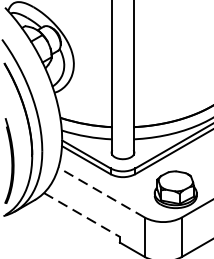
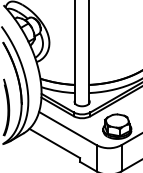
line: (101, 192) -> (67, 128), dashed -> solid
line: (83, 214) -> (55, 143), dashed -> solid

